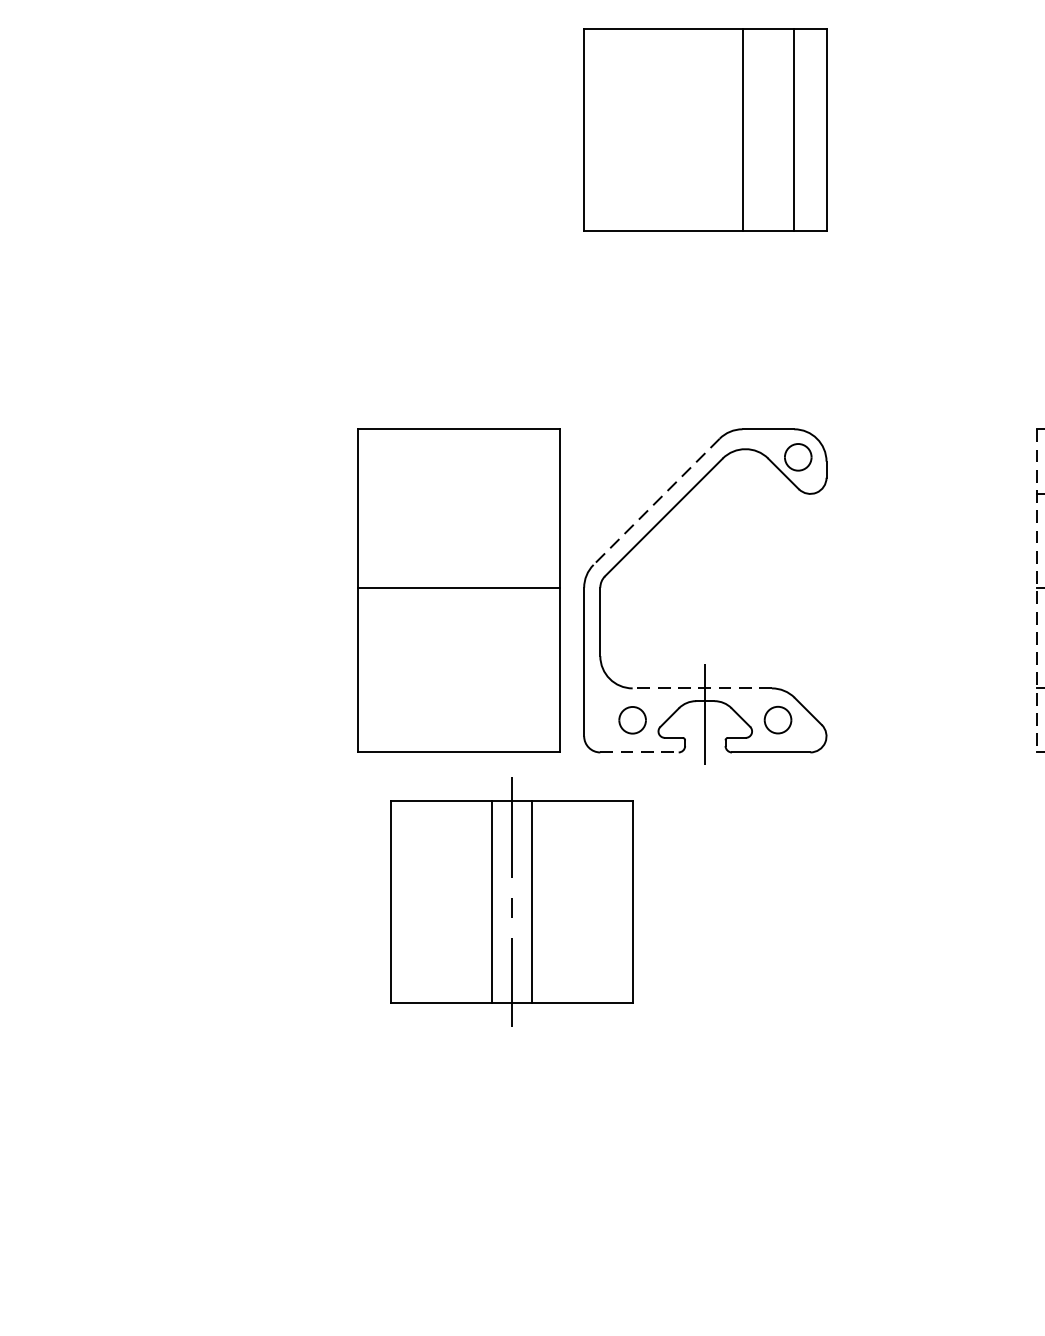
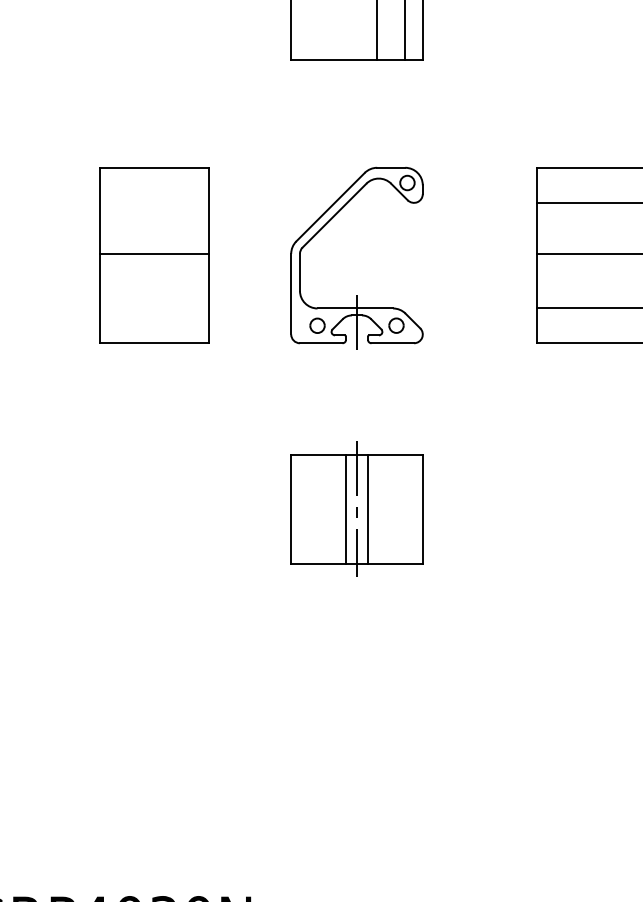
line: (656, 502) -> (330, 207), dashed -> solid
part: (459, 590) -> (154, 255), moved
line: (1037, 590) -> (537, 255), dashed -> solid
line: (702, 688) -> (355, 308), dashed -> solid
line: (639, 752) -> (321, 343), dashed -> solid
part: (511, 900) -> (356, 508), moved

